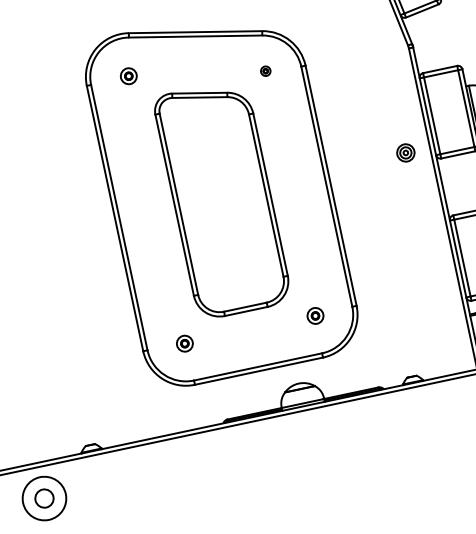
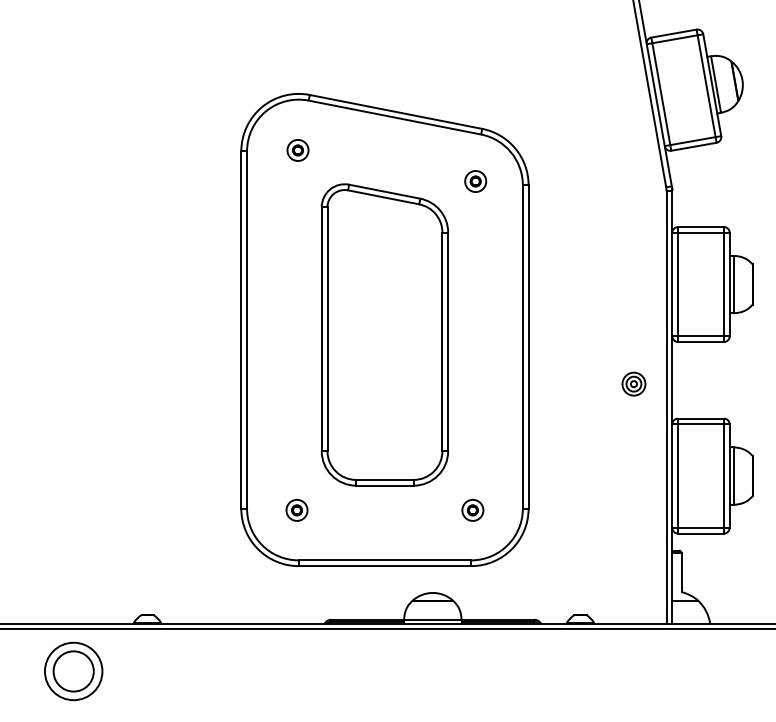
part: (265, 71) -> (475, 181), size x1.67
part: (405, 152) -> (633, 383), moved
circle: (44, 498) -> (73, 671), size x1.67

